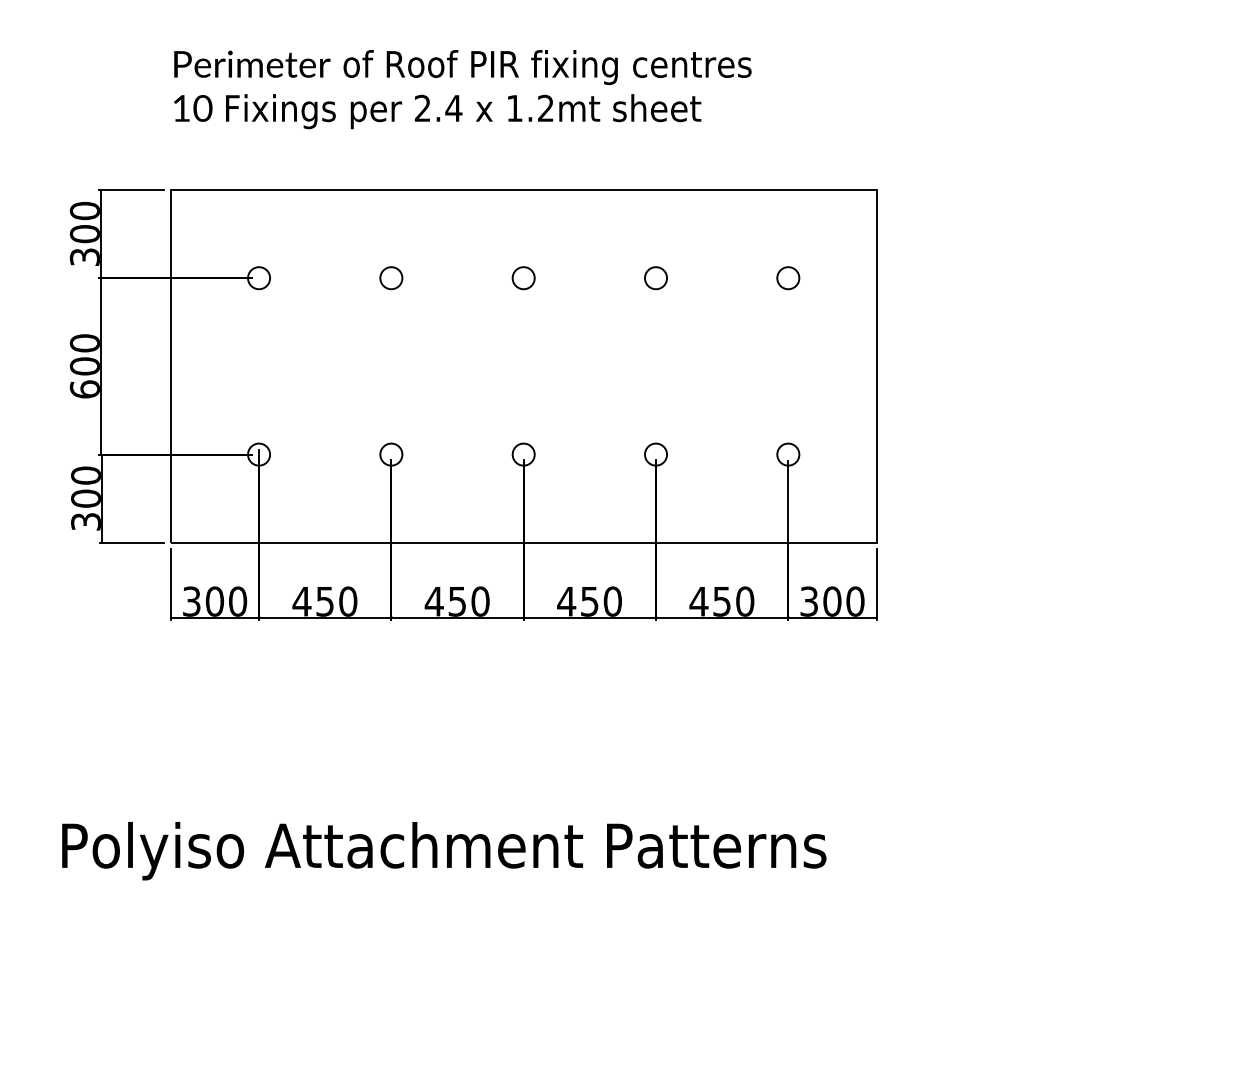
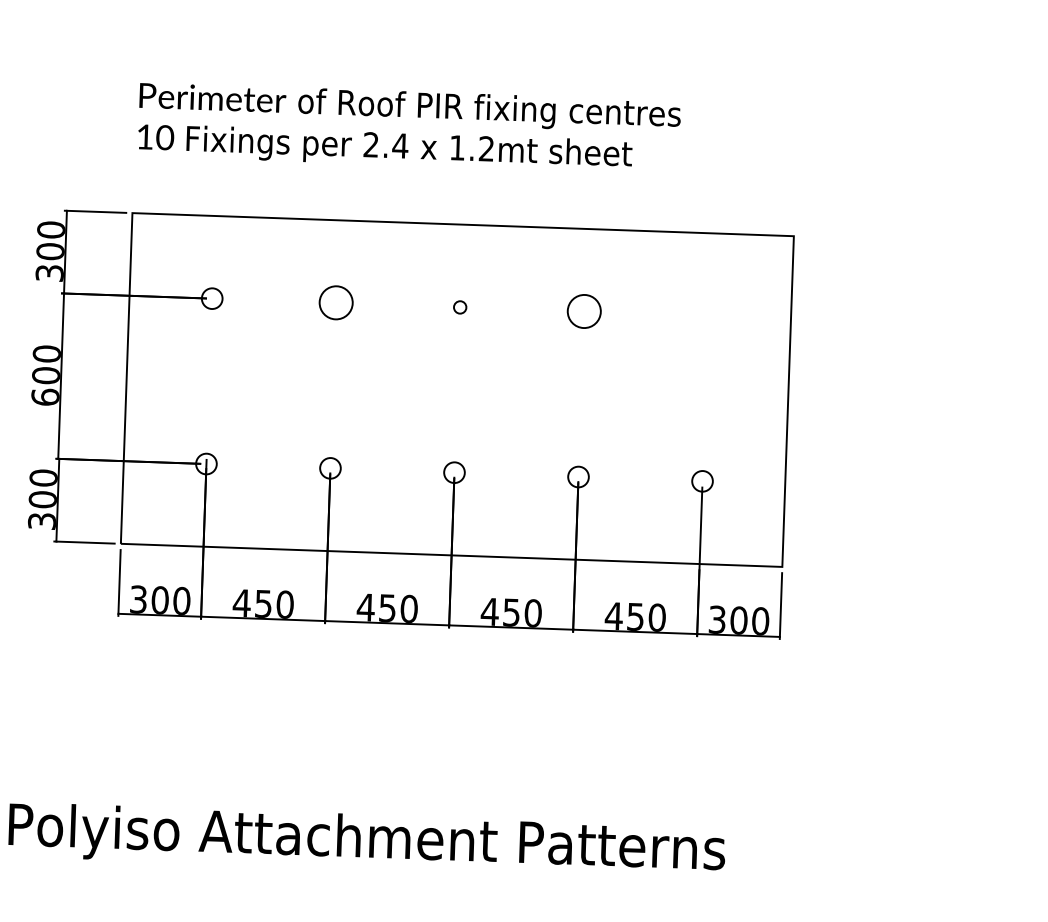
circle: (391, 278) -> (336, 303), size x1.6
circle: (523, 278) -> (460, 307), size x0.6
circle: (655, 278) -> (583, 311), size x1.6
circle: (788, 278) -> (708, 316), removed

